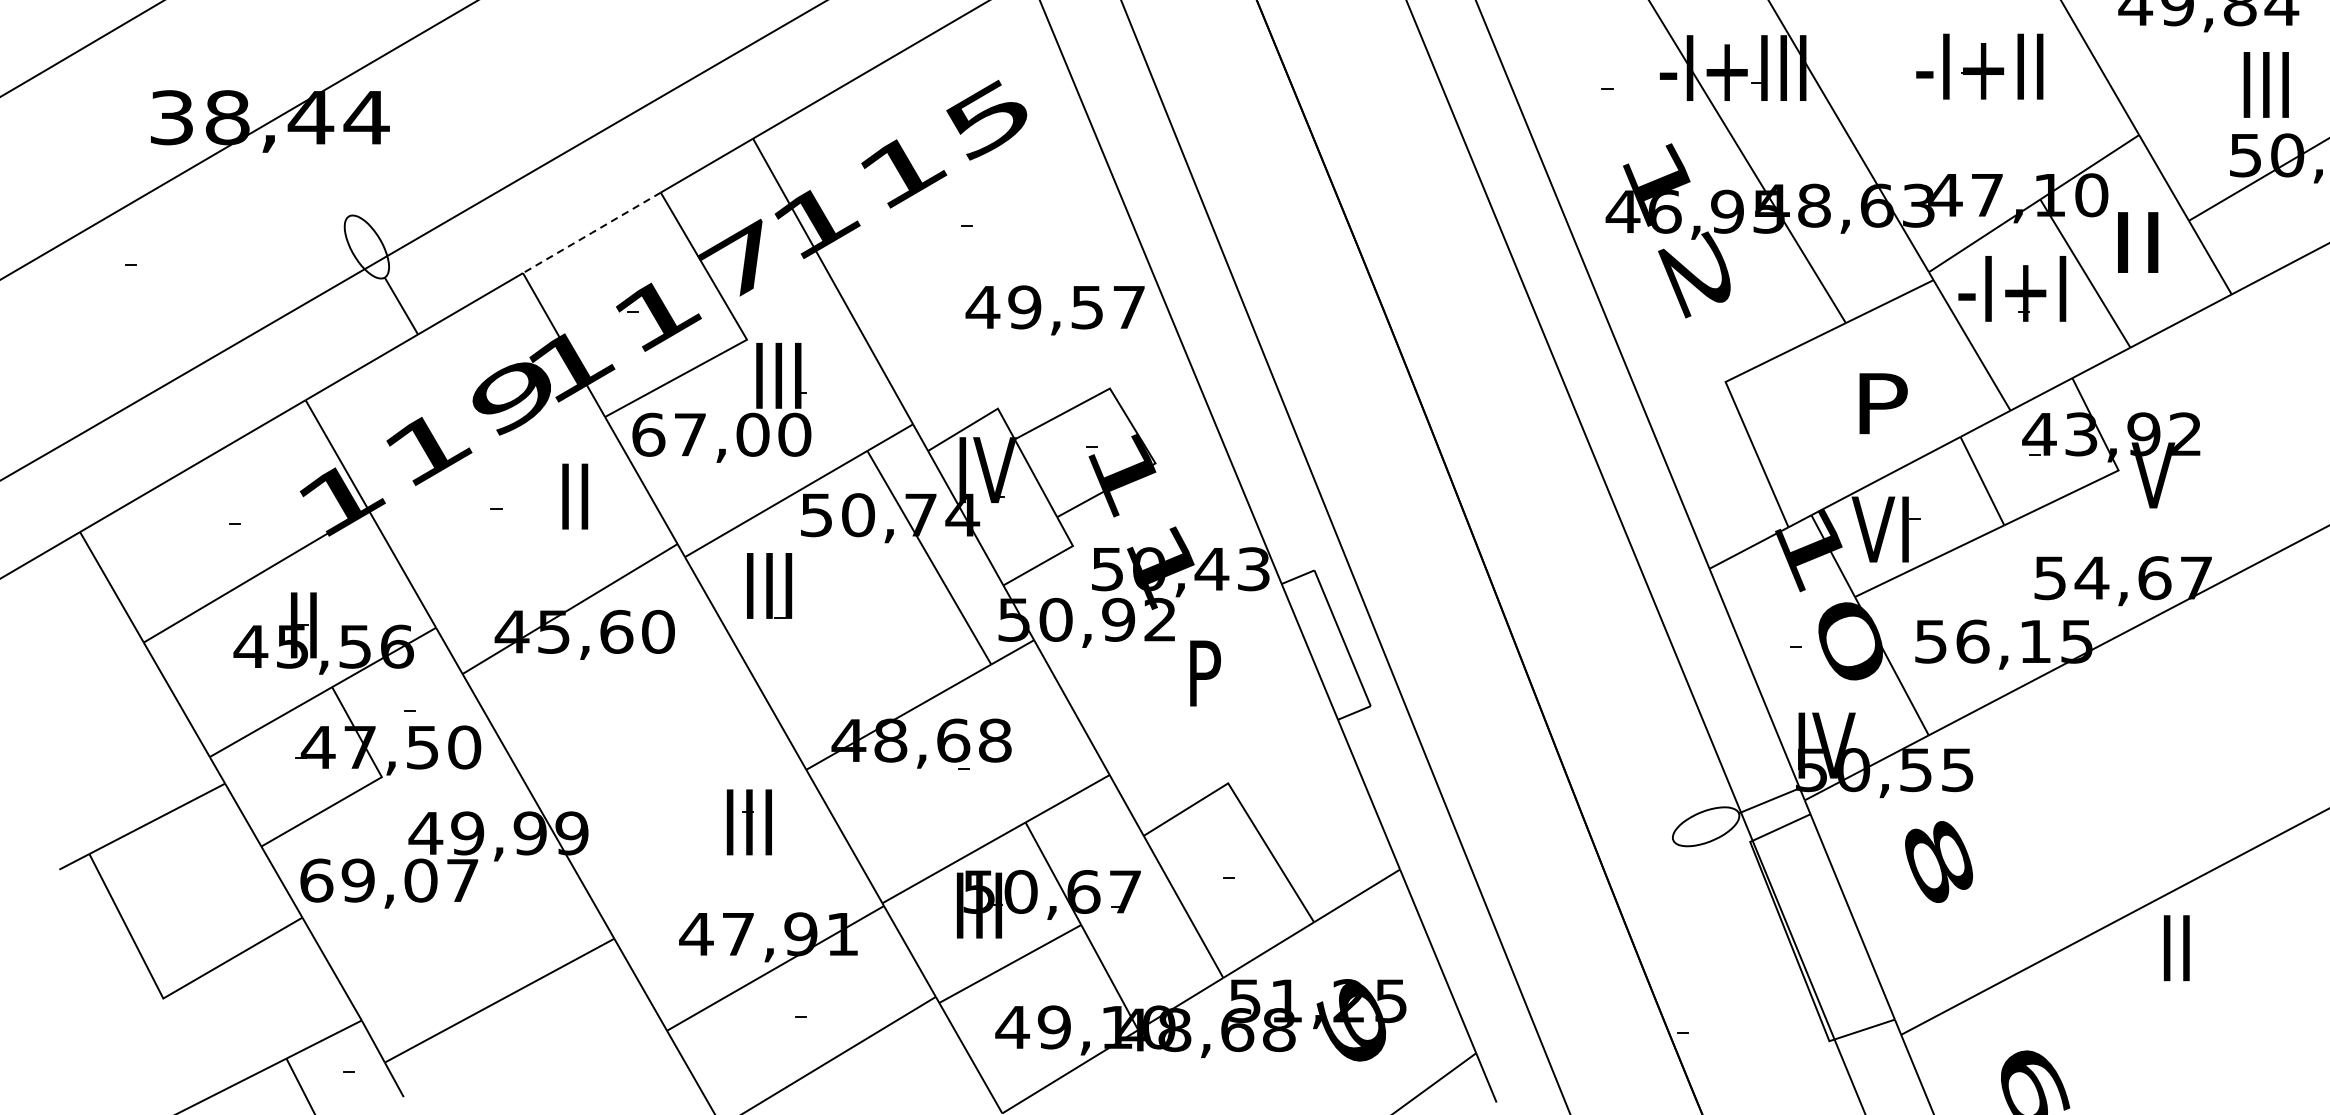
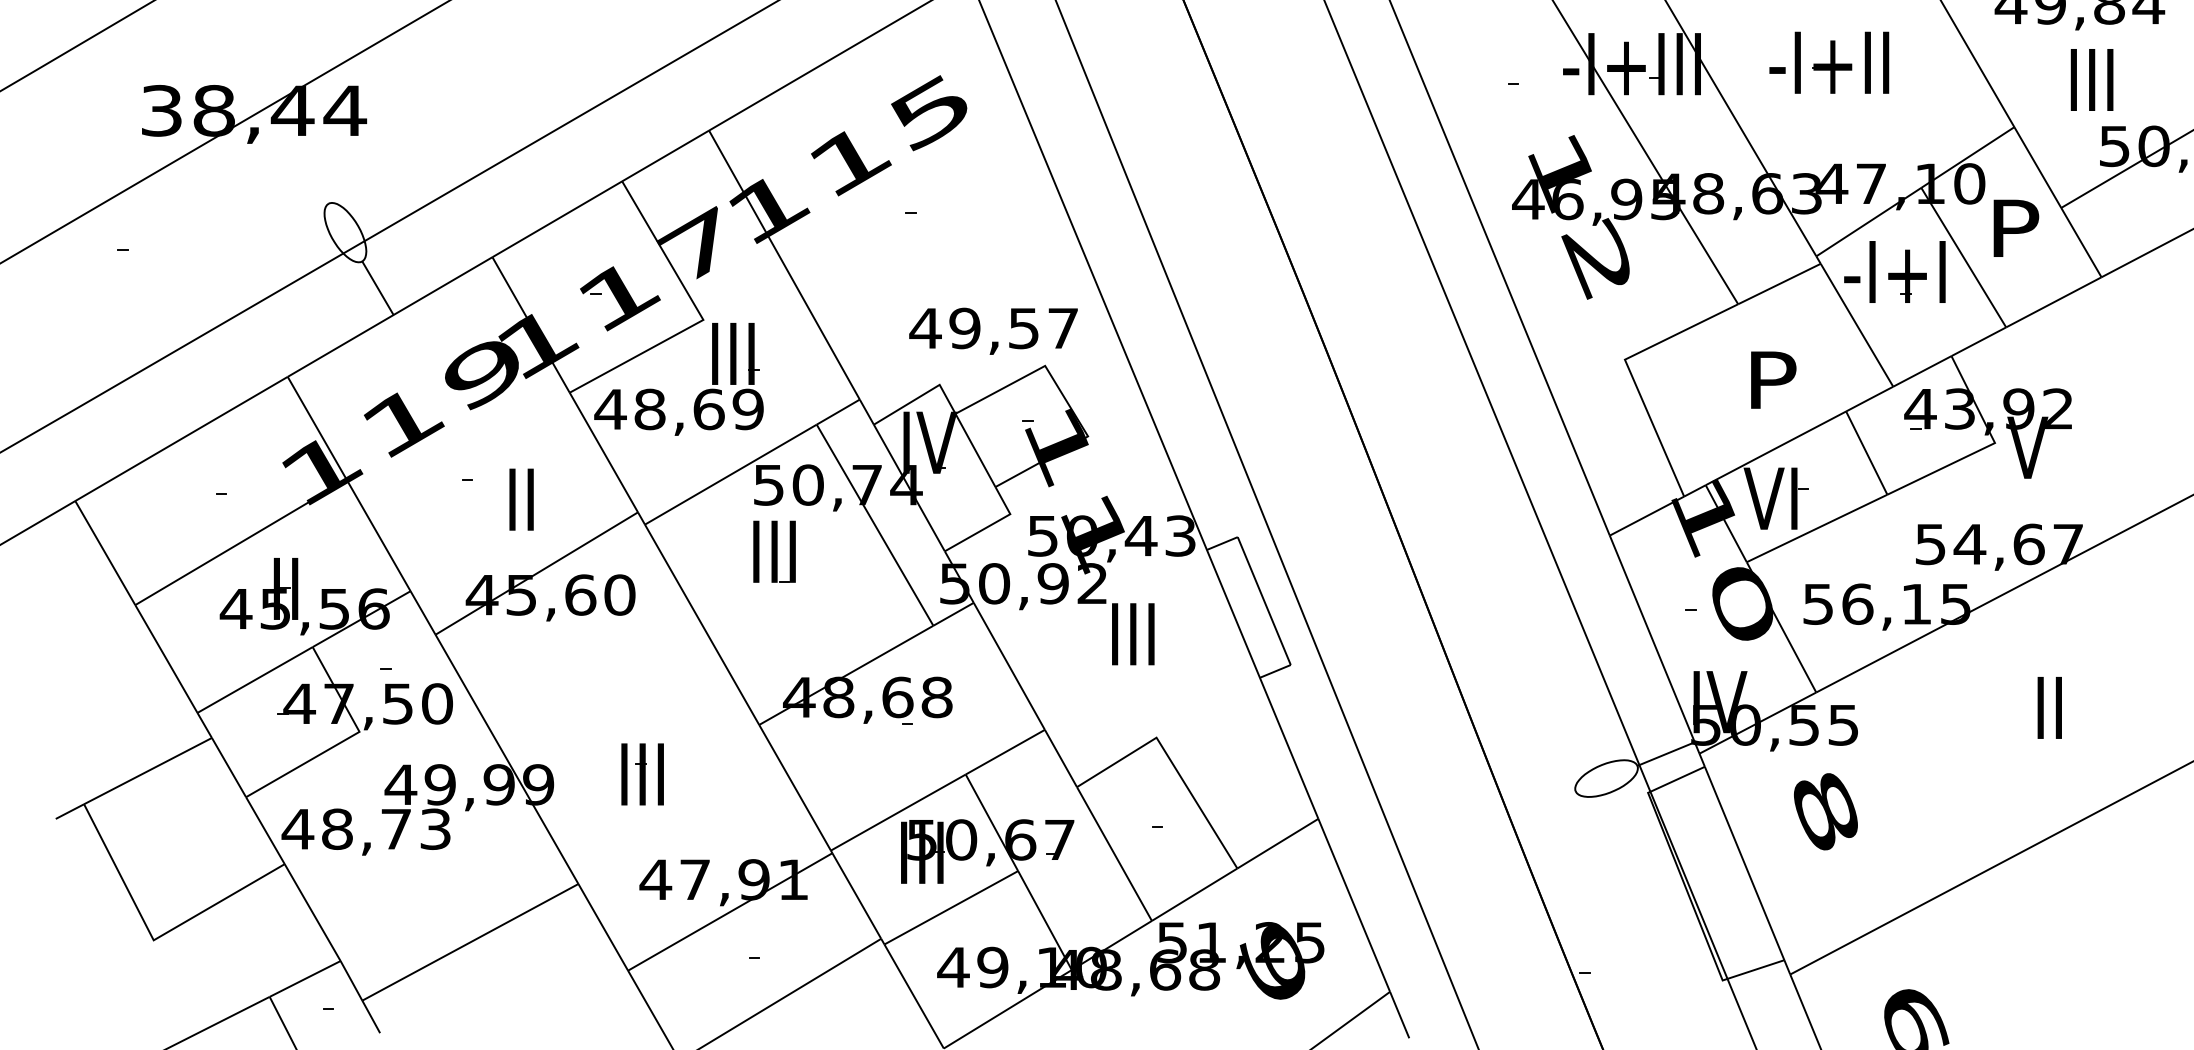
part: (1980, 66) -> (1829, 62), moved
text: (2265, 84) -> (2091, 79), moved
line: (592, 233) -> (557, 219), dashed -> solid
text: (2141, 241) -> (2016, 227), II -> P
text: (1055, 309) -> (993, 330), moved
text: (720, 434) -> (678, 409), 67,00 -> 48,69
text: (575, 496) -> (521, 499), moved
part: (769, 585) -> (774, 551), moved
text: (1203, 673) -> (1133, 634), P -> III
part: (749, 822) -> (642, 774), moved
text: (388, 879) -> (365, 828), 69,07 -> 48,73
text: (2176, 947) -> (2049, 707), moved

